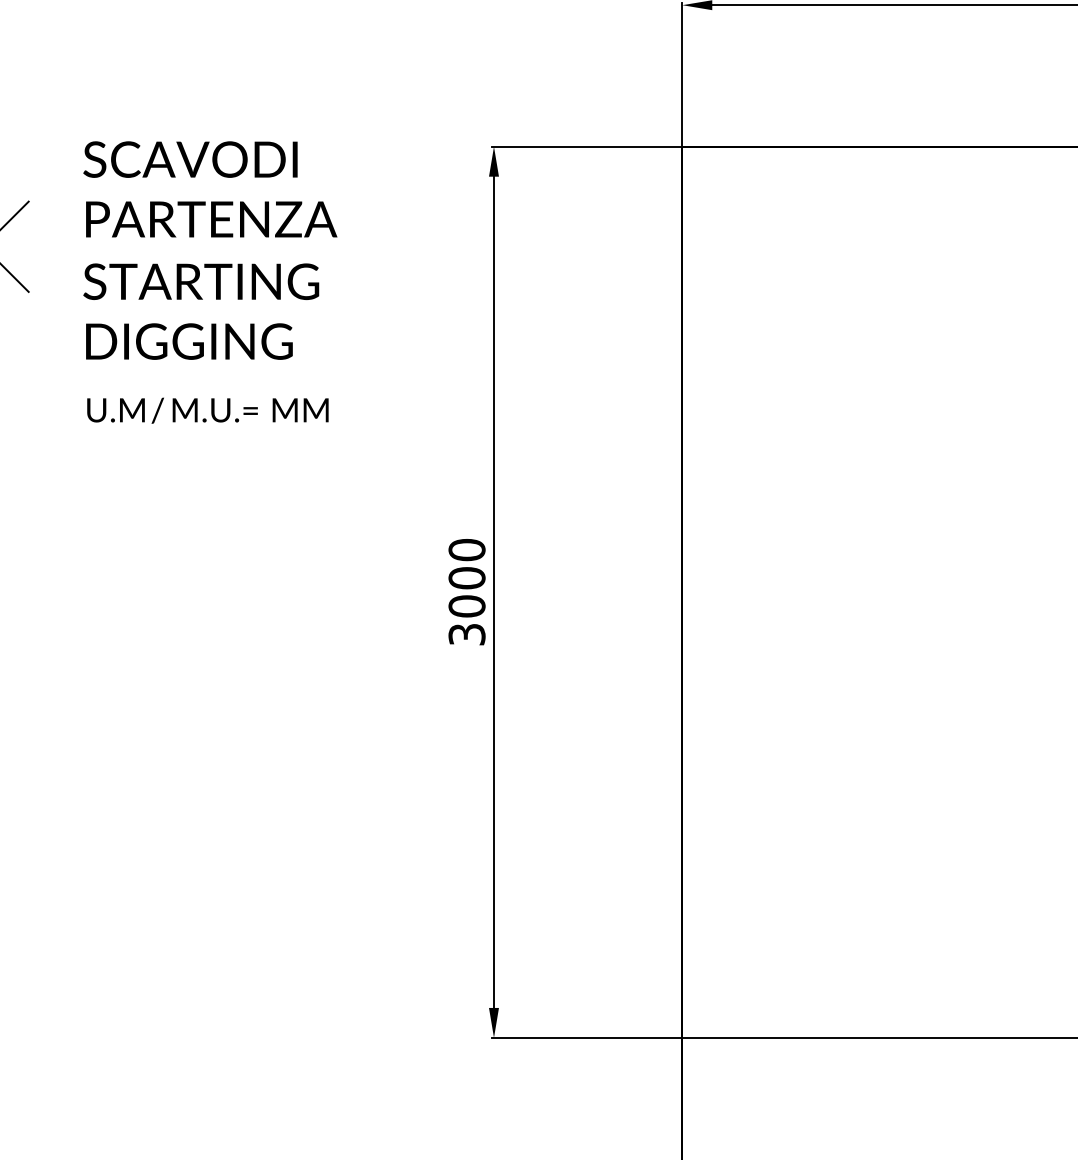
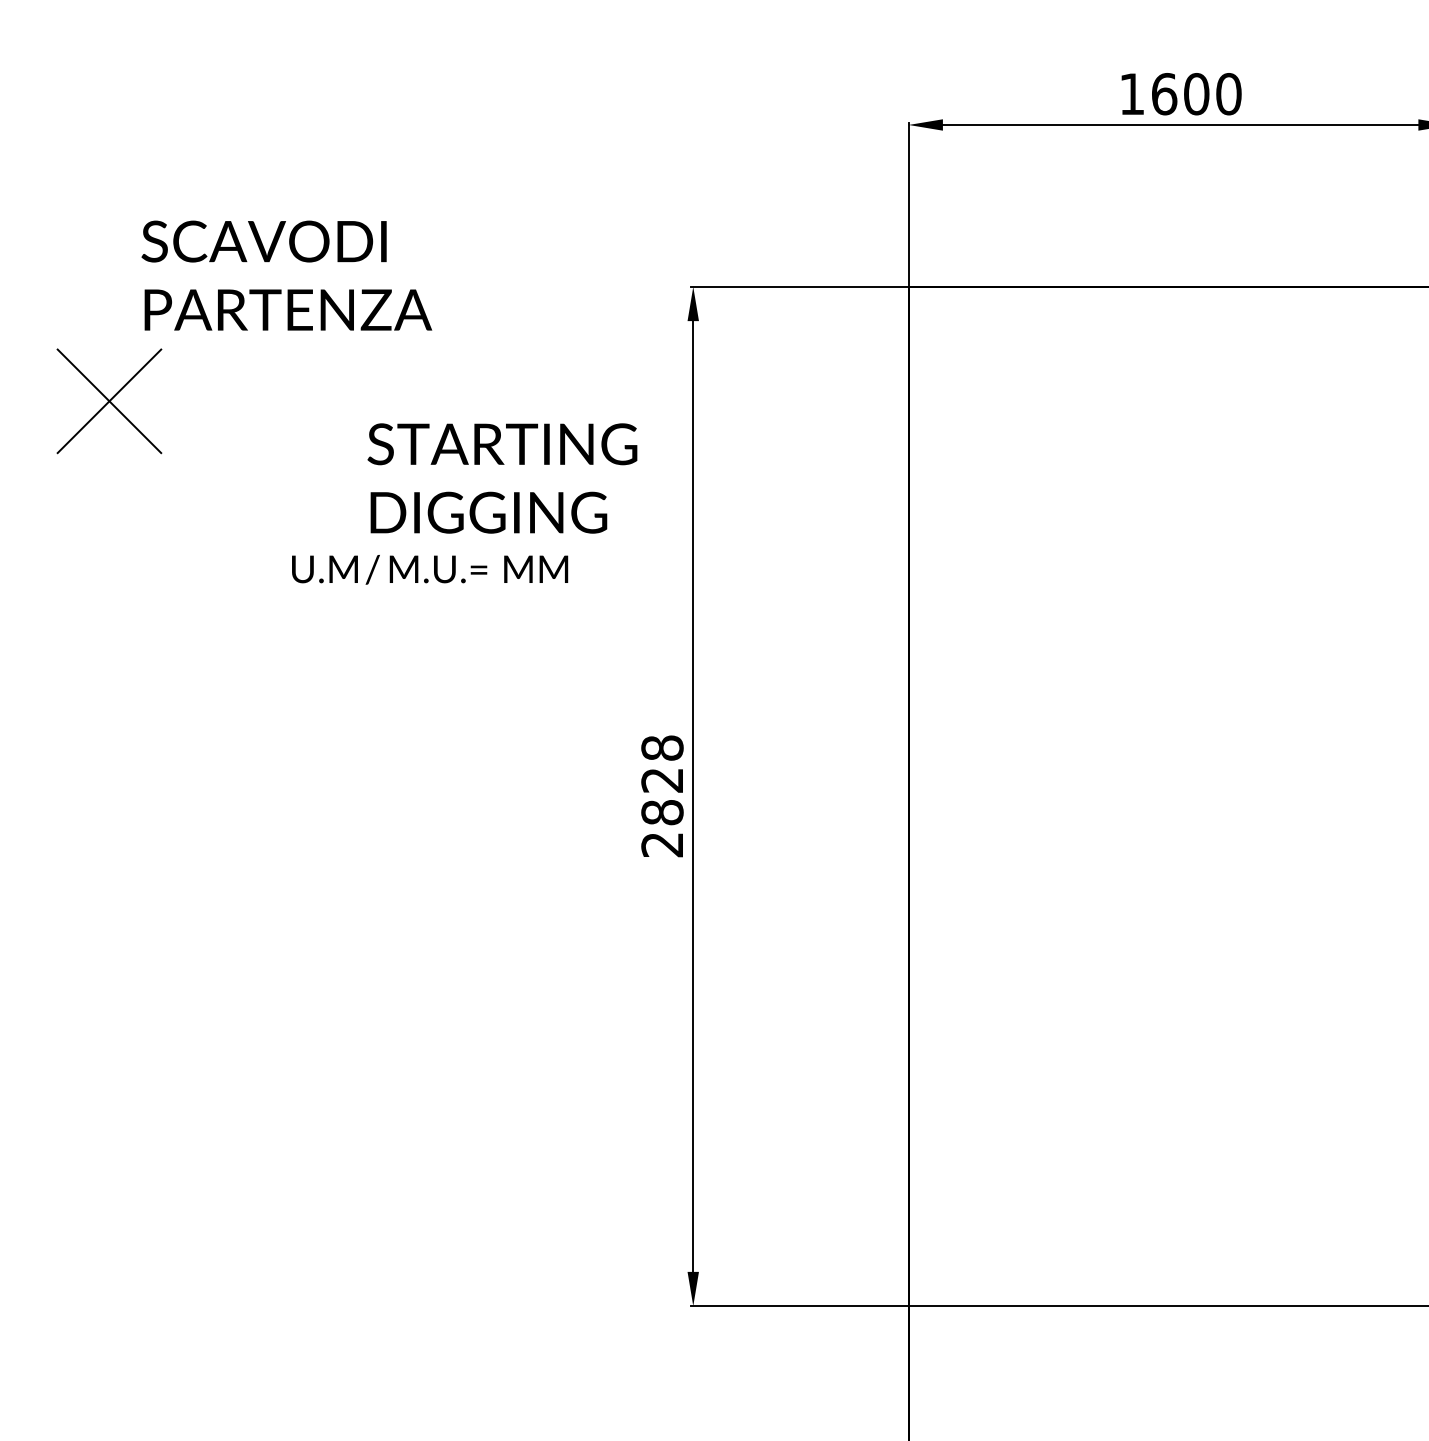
text: (210, 189) -> (286, 275), moved
text: (201, 311) -> (502, 478), moved
text: (208, 410) -> (430, 569), moved
text: (467, 592) -> (662, 796), 3000 -> 2828

